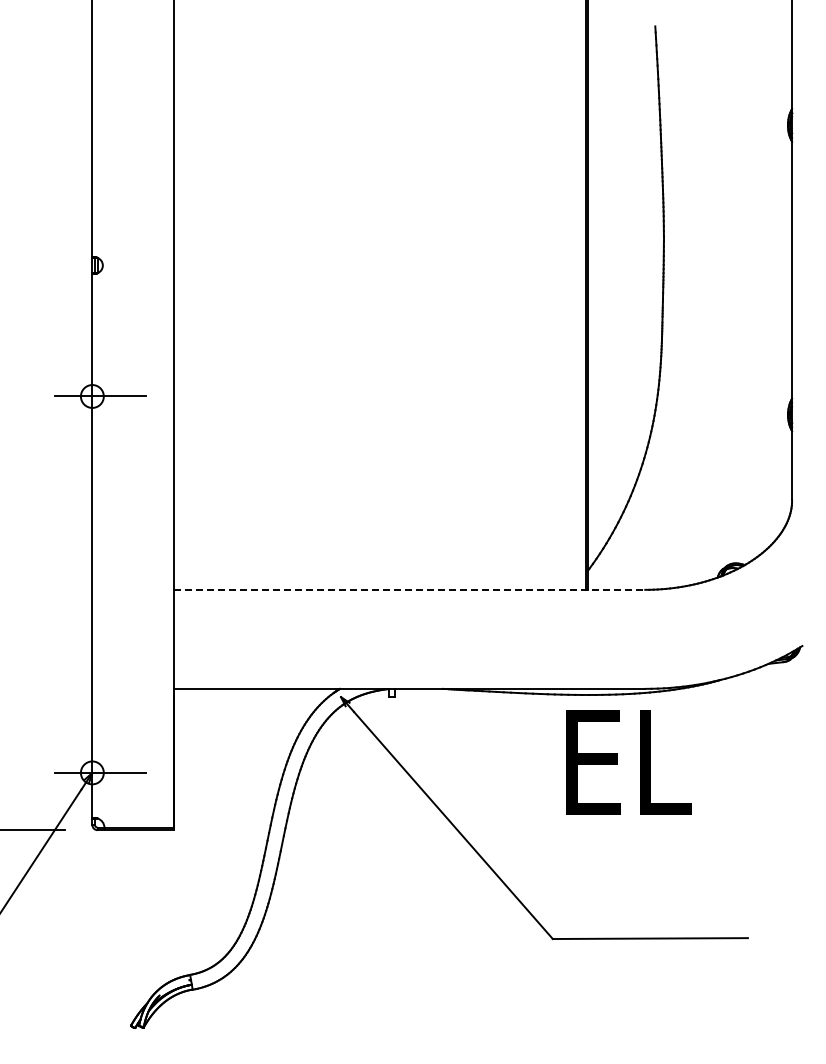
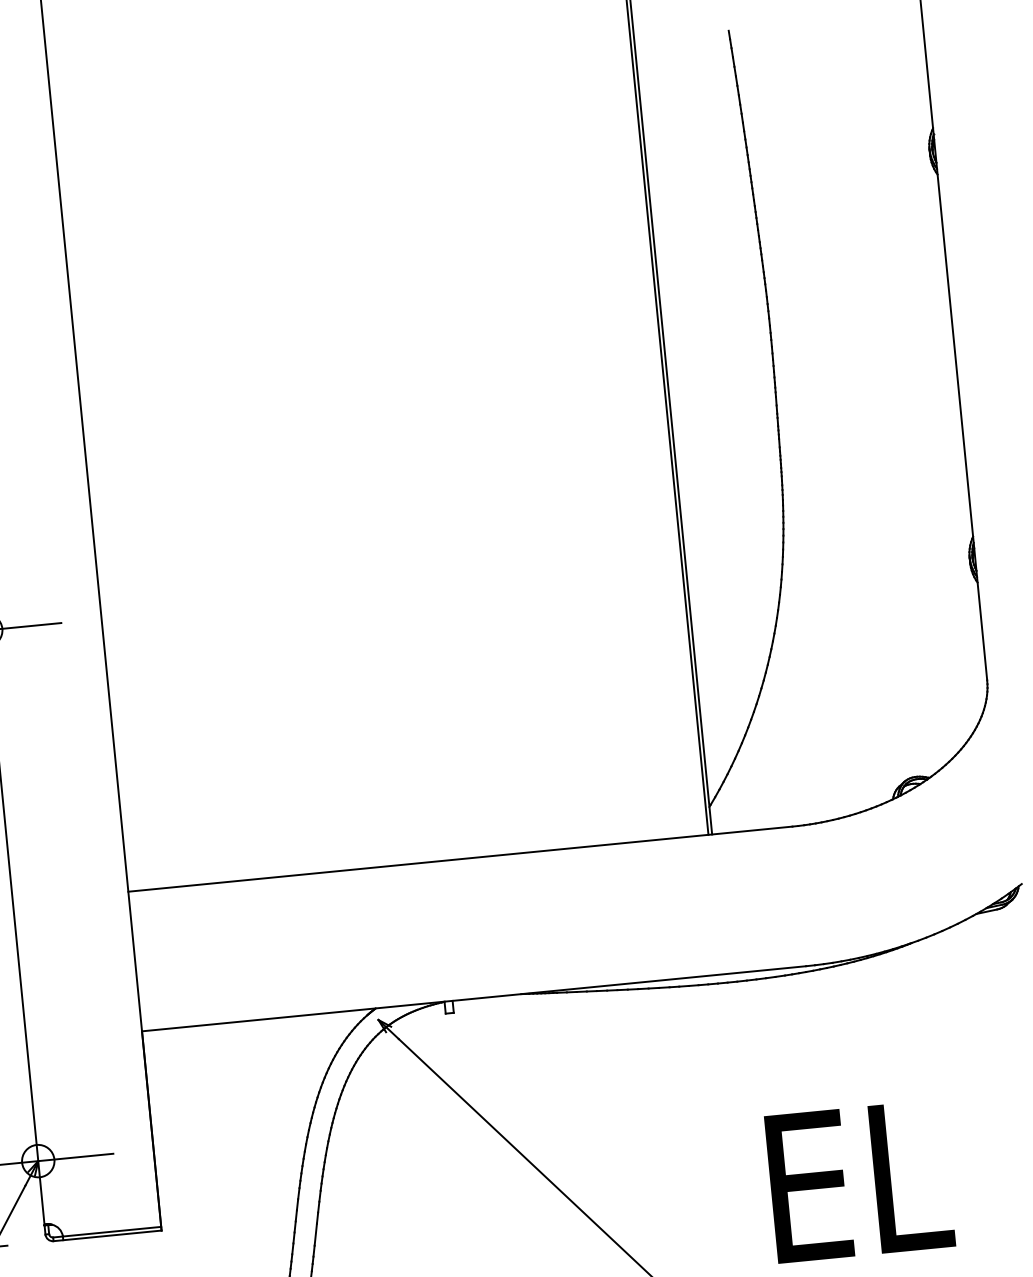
line: (409, 589) -> (460, 858), dashed -> solid
text: (628, 762) -> (858, 1181), moved

